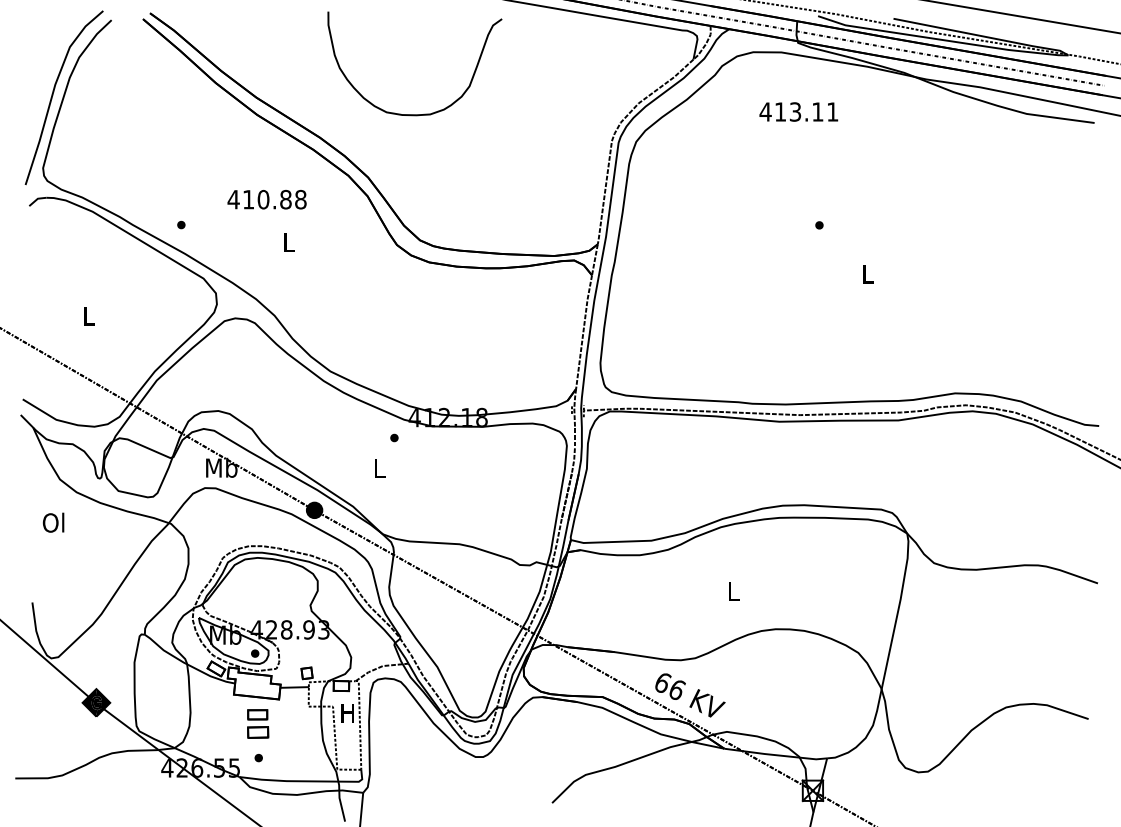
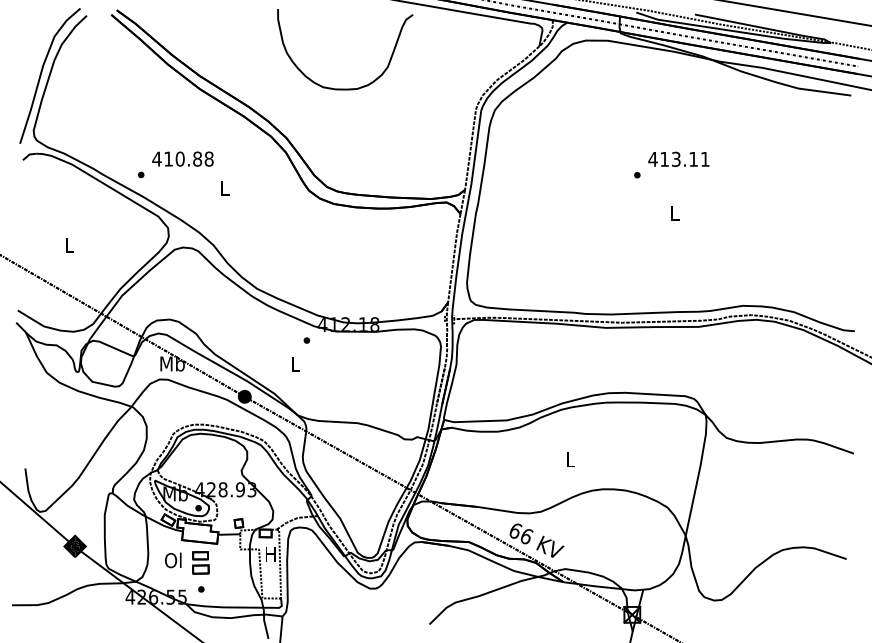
text: (798, 111) -> (678, 158), moved
curve: (424, 113) -> (352, 88), moved
text: (266, 199) -> (182, 158), moved
text: (53, 522) -> (173, 560), moved

